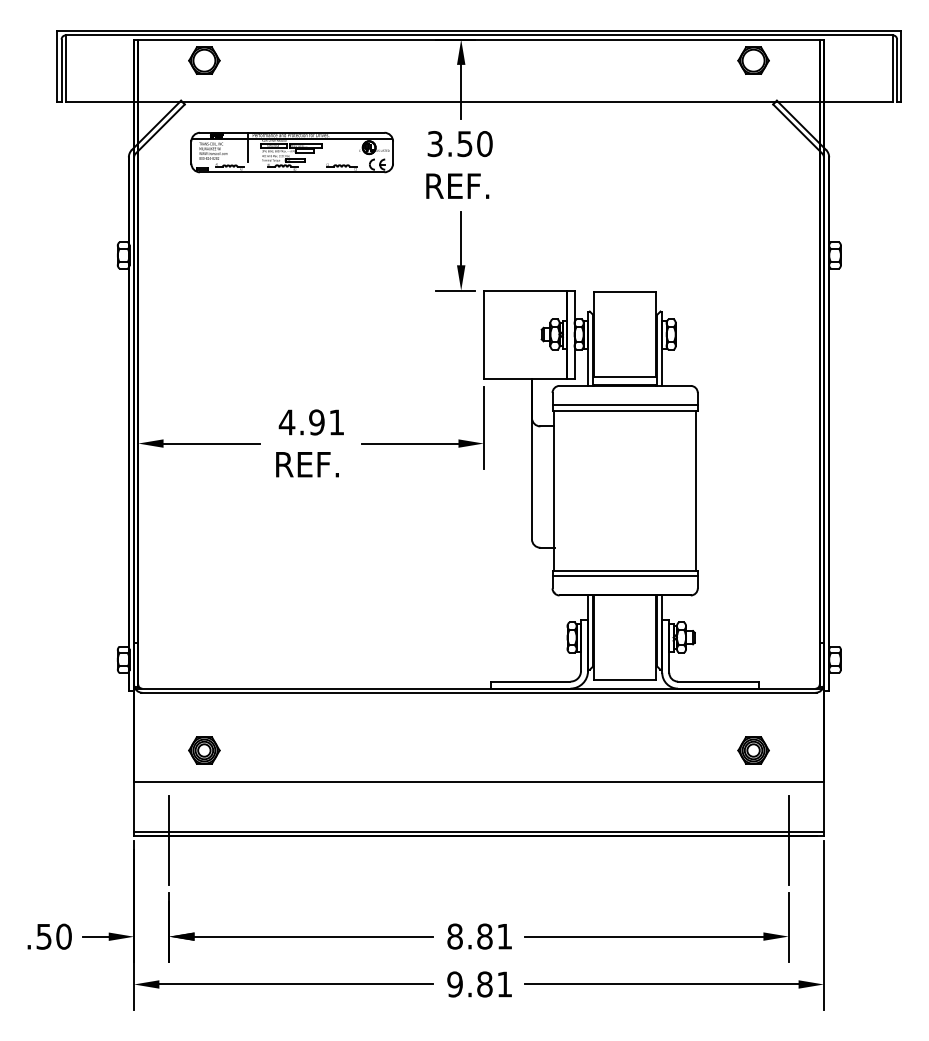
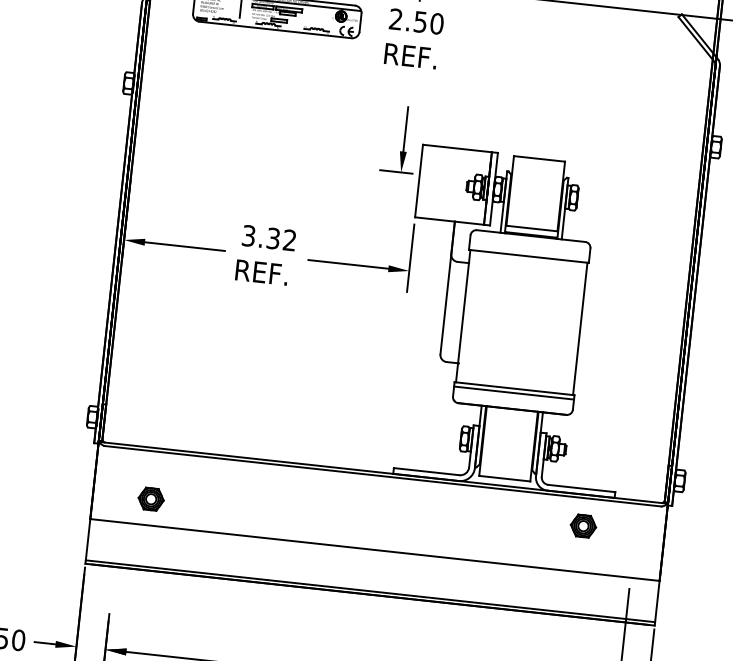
text: (434, 144) -> (395, 19), 3.50 -> 2.50
part: (455, 251) -> (399, 139), moved
line: (624, 405) -> (528, 252), removed
text: (310, 422) -> (268, 238), 4.91 -> 3.32
part: (753, 750) -> (583, 526), moved
line: (169, 839) -> (114, 569), removed

